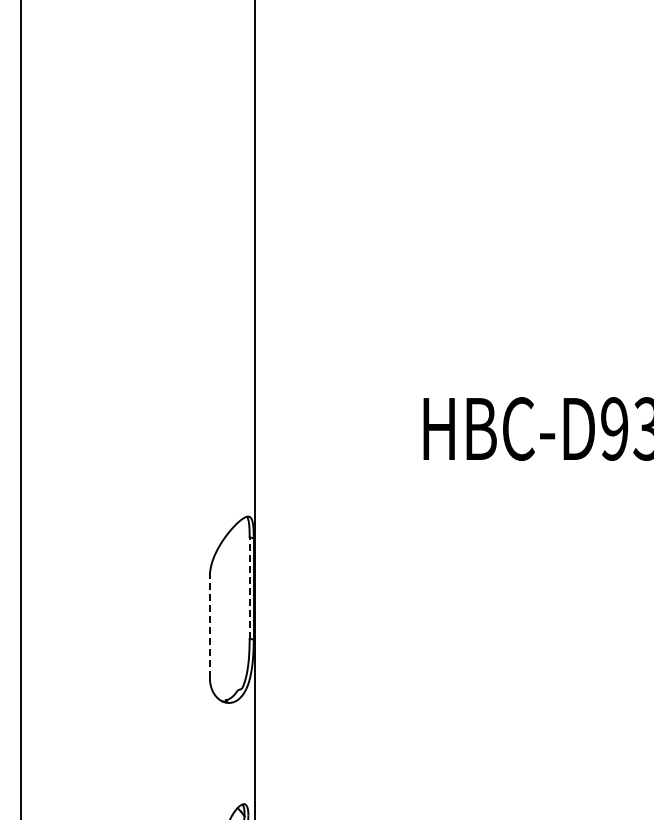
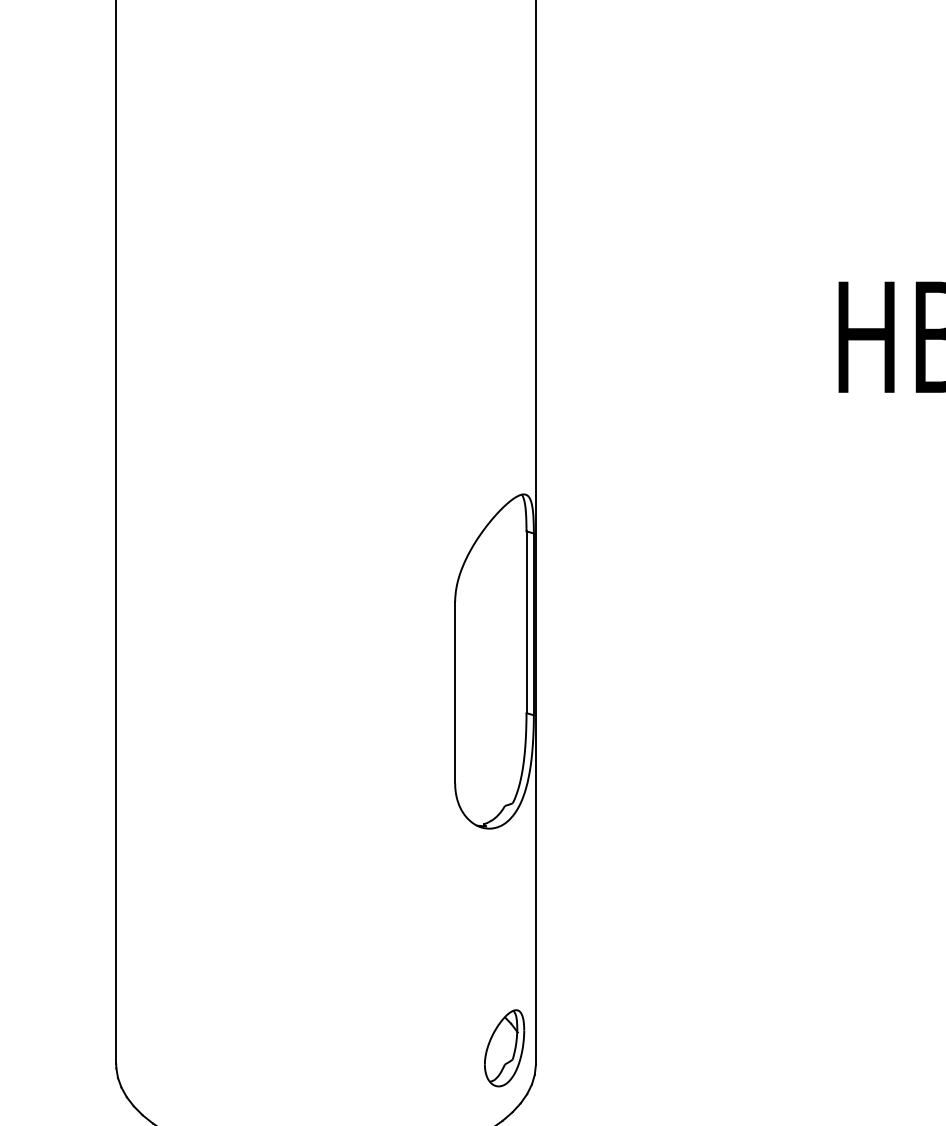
line: (249, 587) -> (526, 621), dashed -> solid
line: (209, 627) -> (454, 693), dashed -> solid

